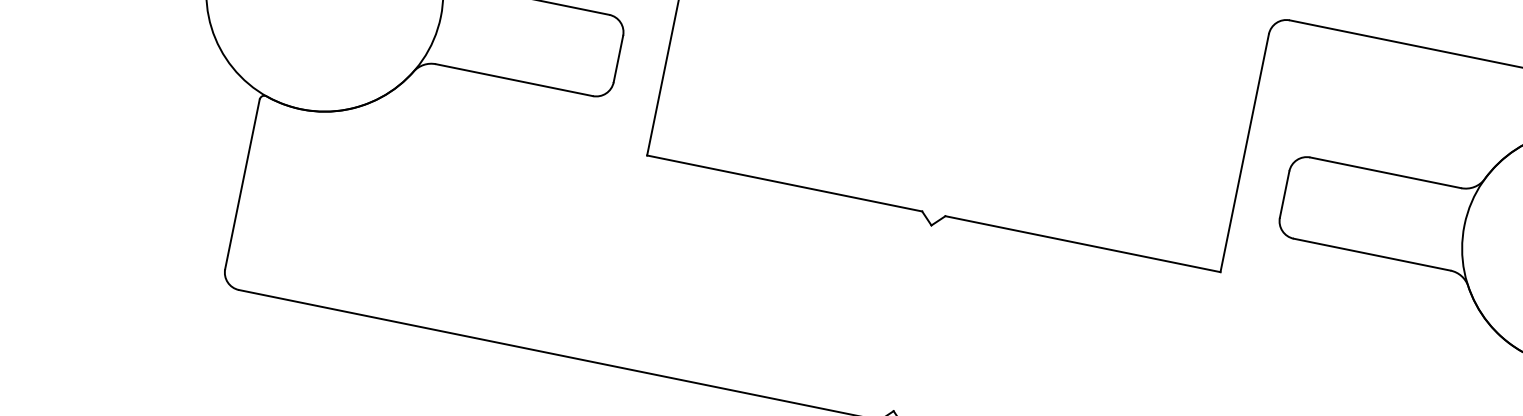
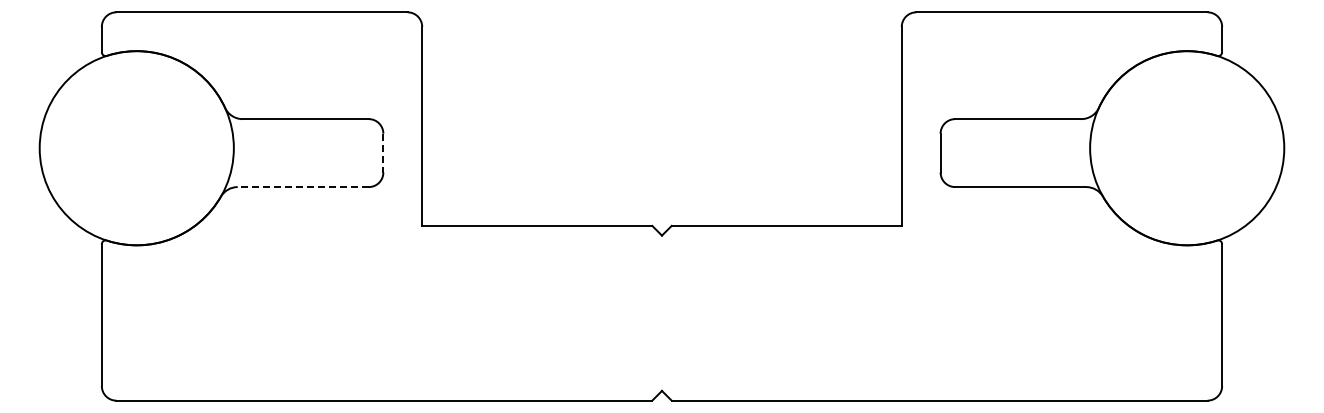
line: (618, 59) -> (383, 153), solid -> dashed
line: (514, 80) -> (303, 187), solid -> dashed

